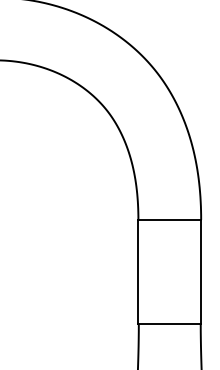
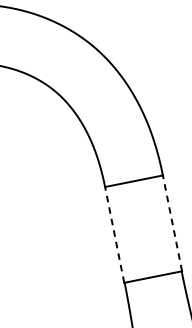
line: (138, 271) -> (114, 234), solid -> dashed
line: (201, 271) -> (172, 222), solid -> dashed

